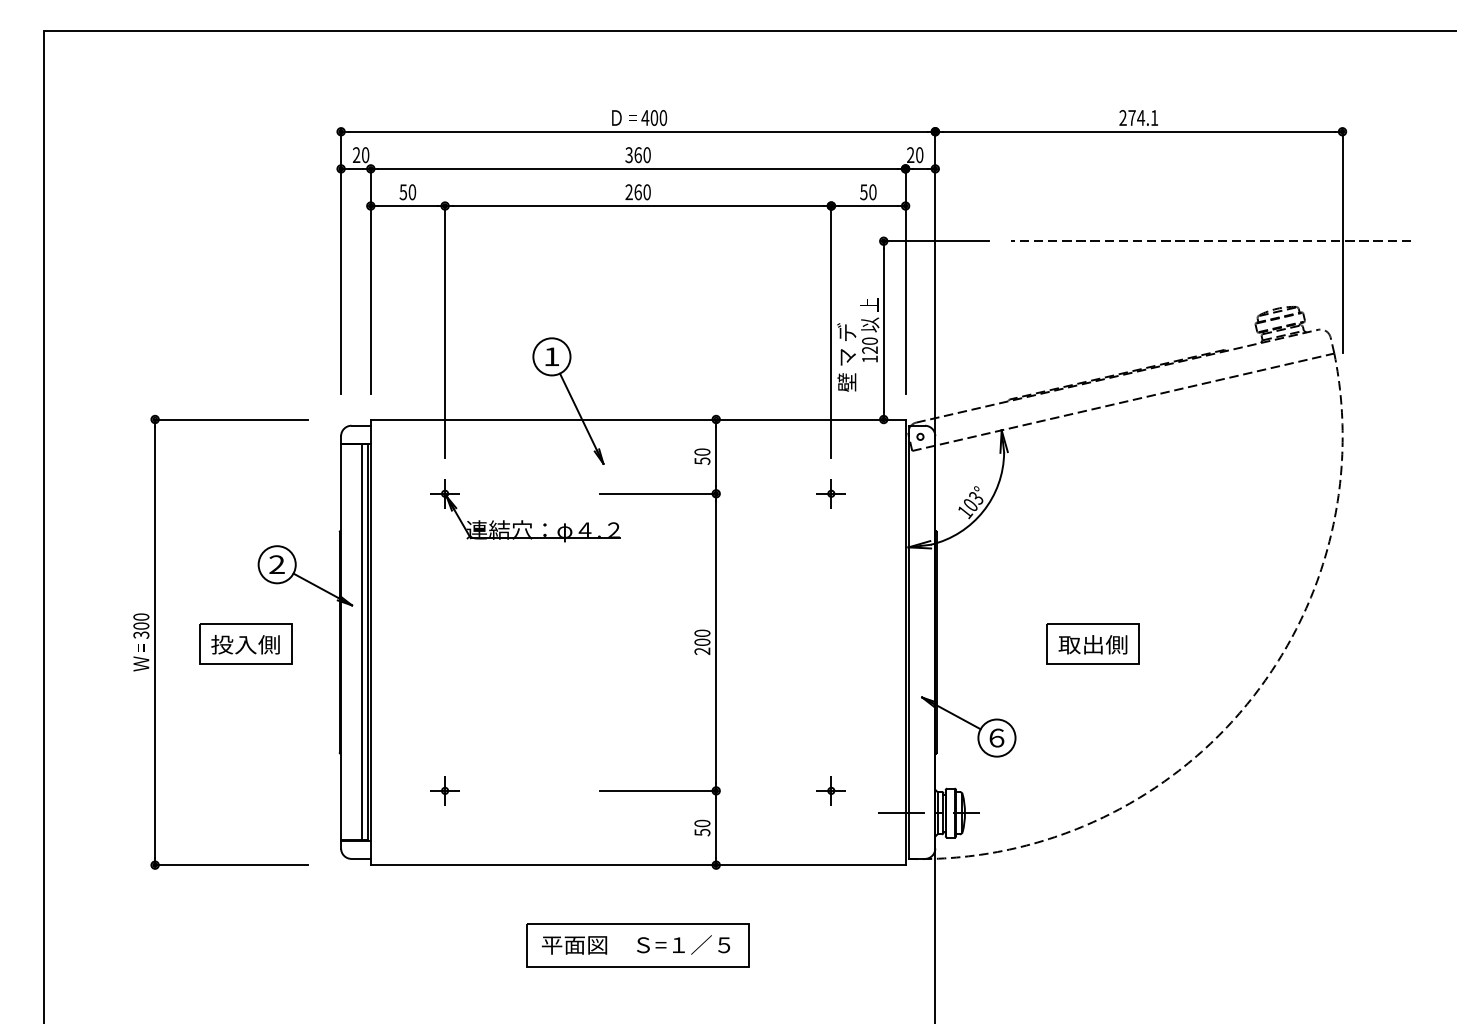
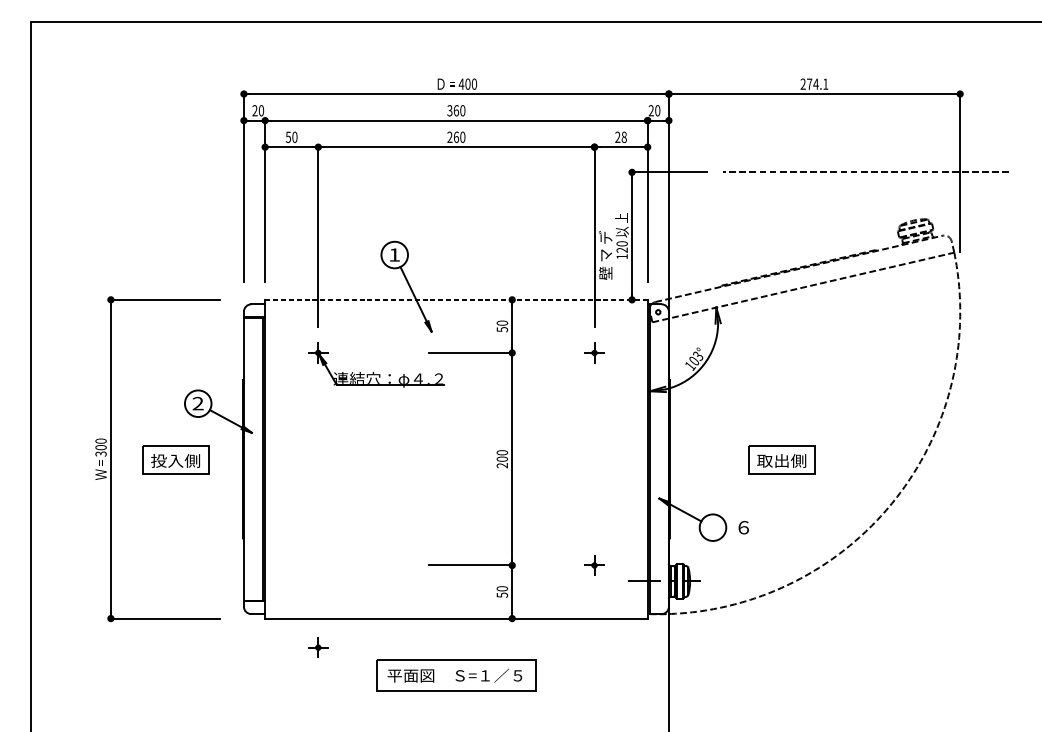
text: (868, 192) -> (621, 137), 50 -> 28
line: (638, 419) -> (456, 299), solid -> dashed
line: (361, 642) -> (258, 459), removed
text: (996, 737) -> (743, 527), moved
part: (444, 790) -> (317, 647), moved

